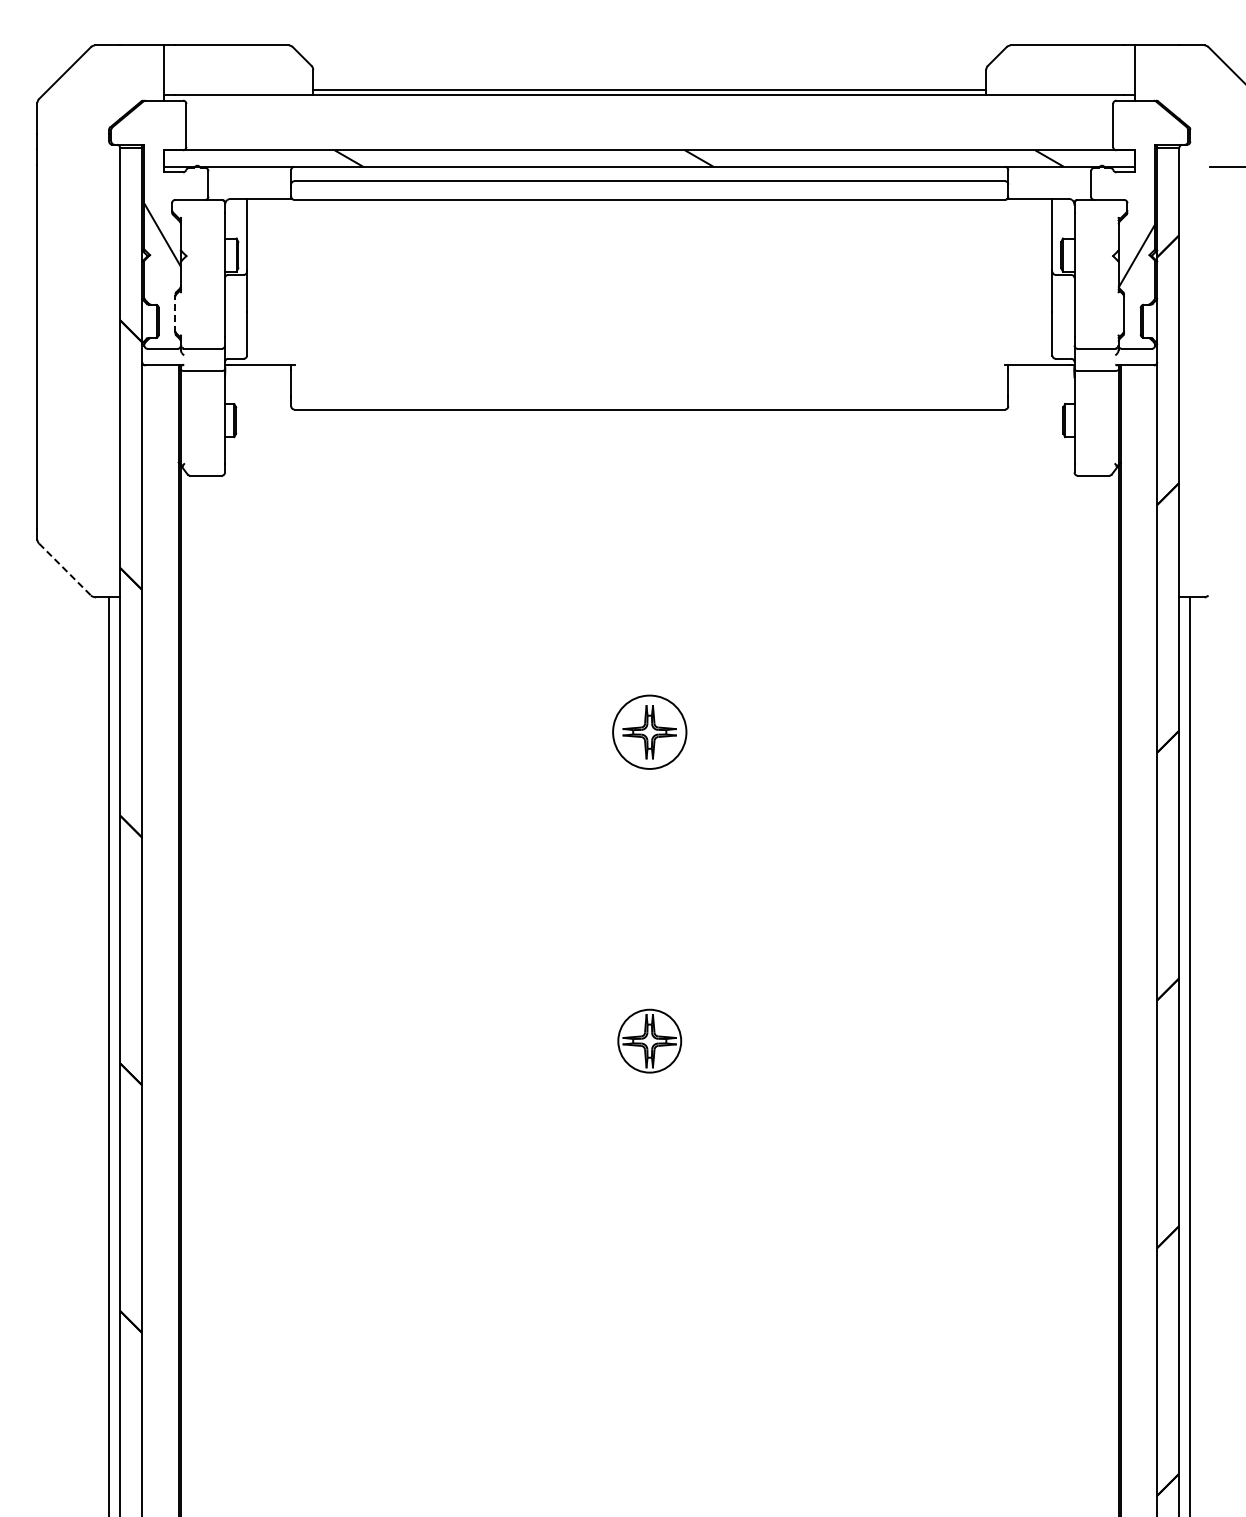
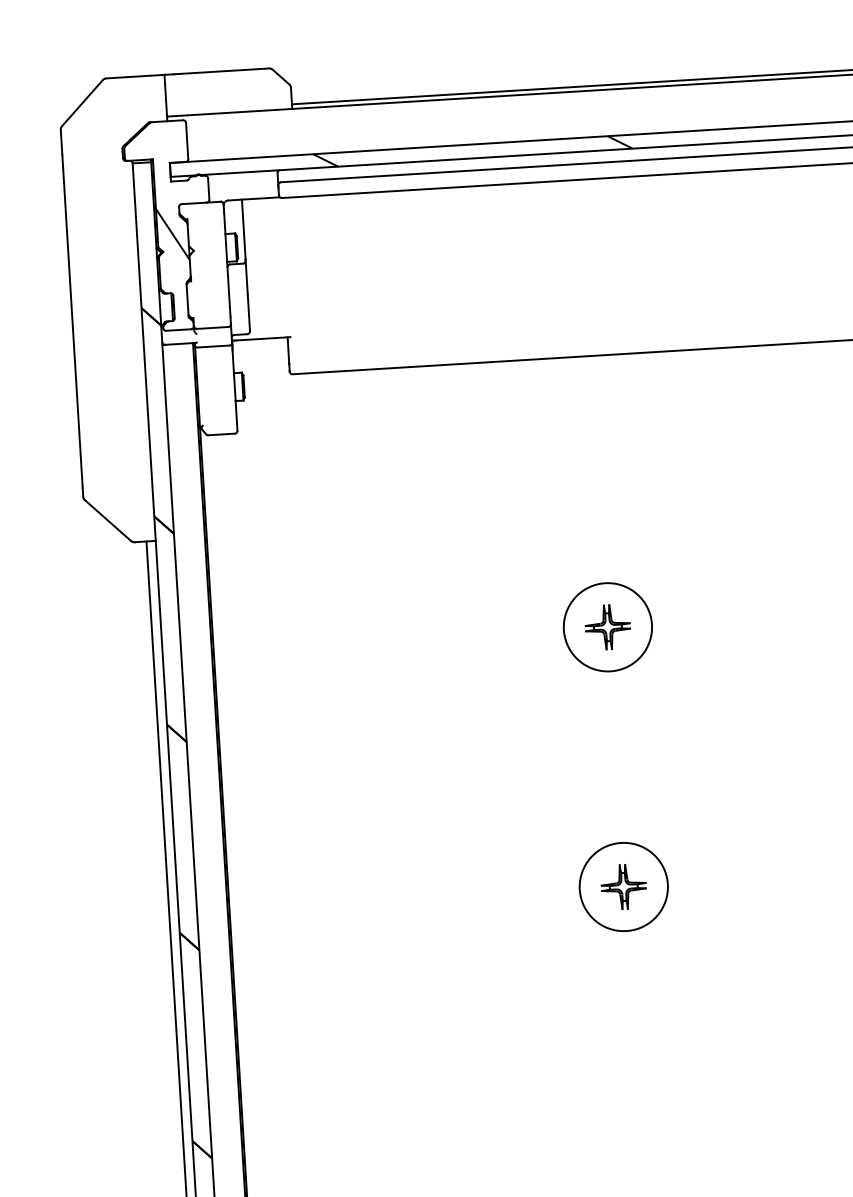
line: (175, 313) -> (187, 299), dashed -> solid
line: (65, 569) -> (108, 520), dashed -> solid
circle: (649, 731) -> (607, 626), size x1.43
circle: (649, 1040) -> (623, 886), size x1.67

